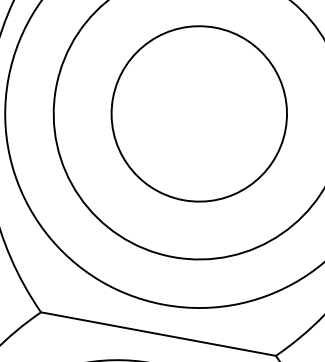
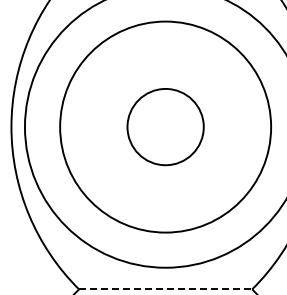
circle: (199, 113) -> (165, 126), size x0.6
line: (158, 334) -> (165, 289), solid -> dashed

